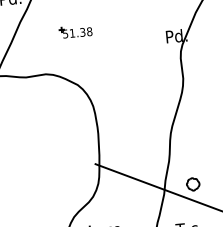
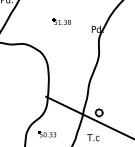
part: (75, 31) -> (61, 21), moved

